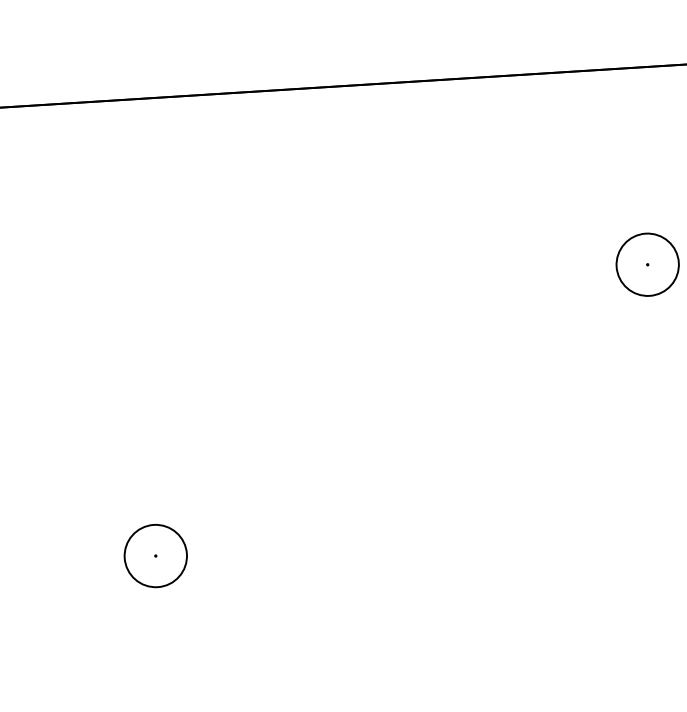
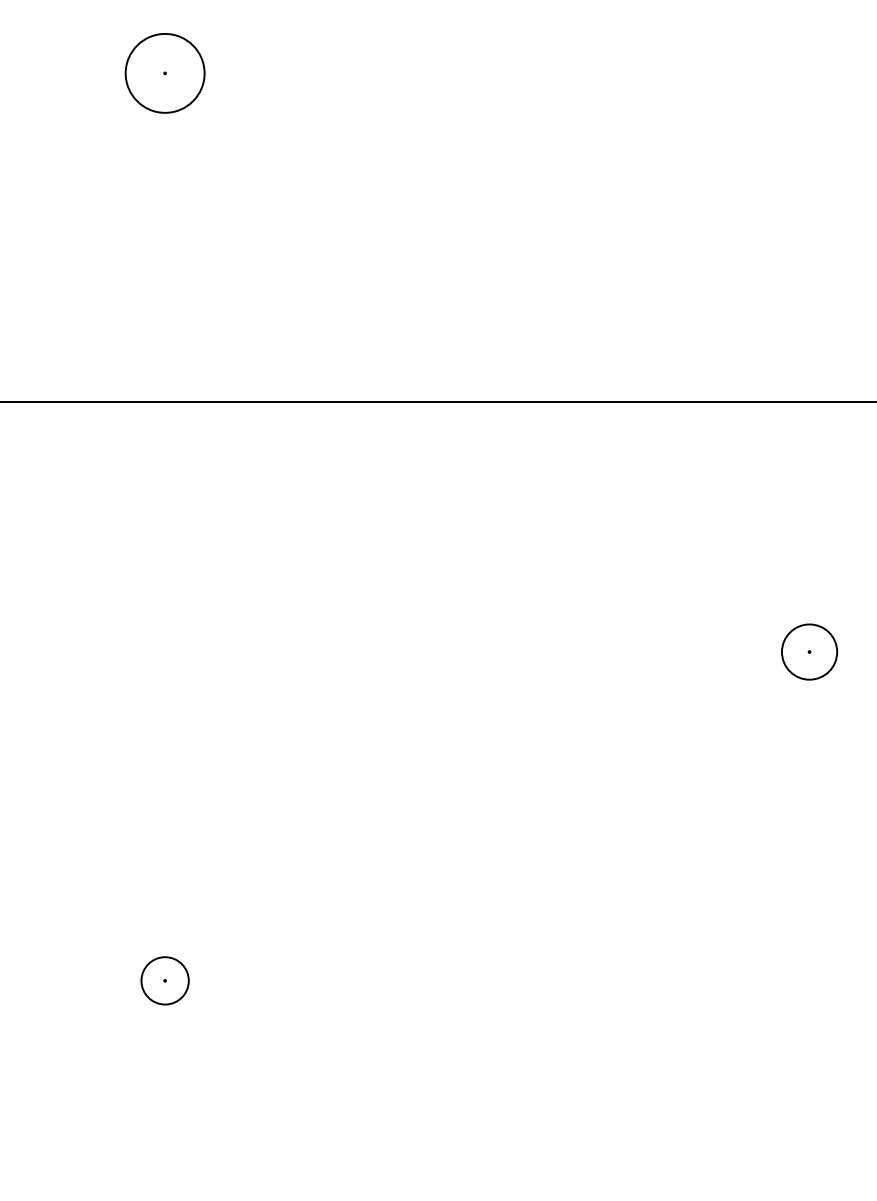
circle: (647, 264) -> (809, 651), size x0.7
circle: (155, 555) -> (164, 980), size x0.6

